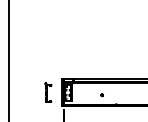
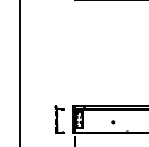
part: (48, 92) -> (59, 119), size x1.43

